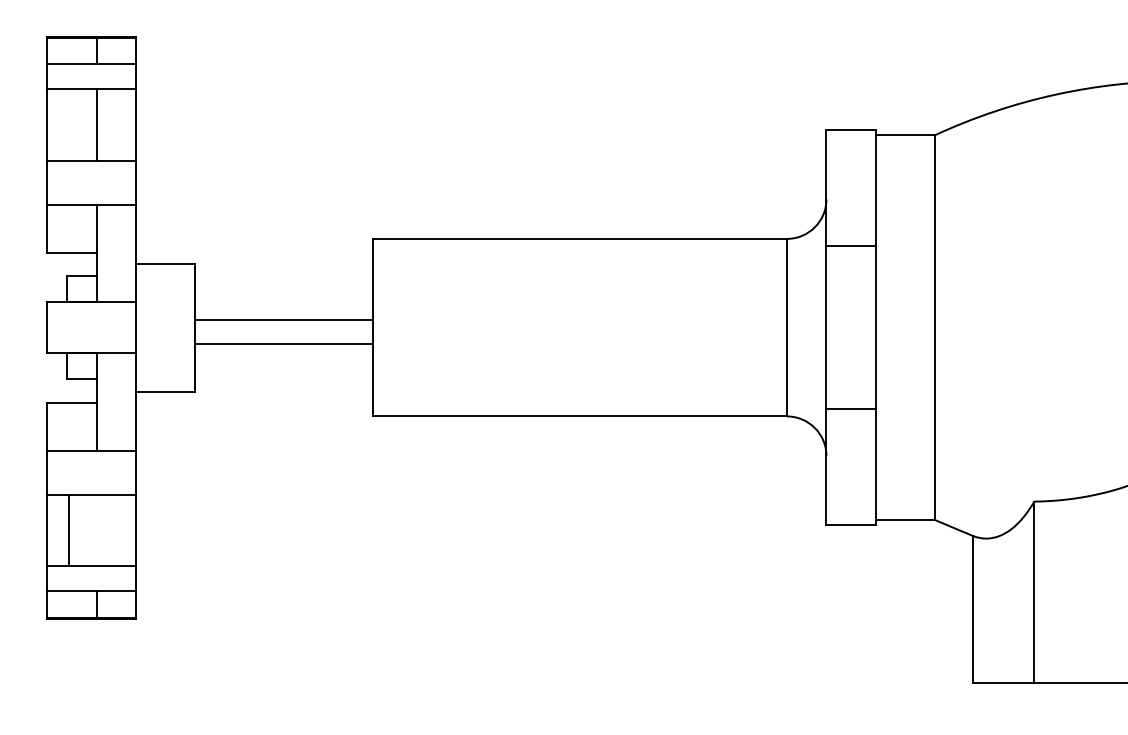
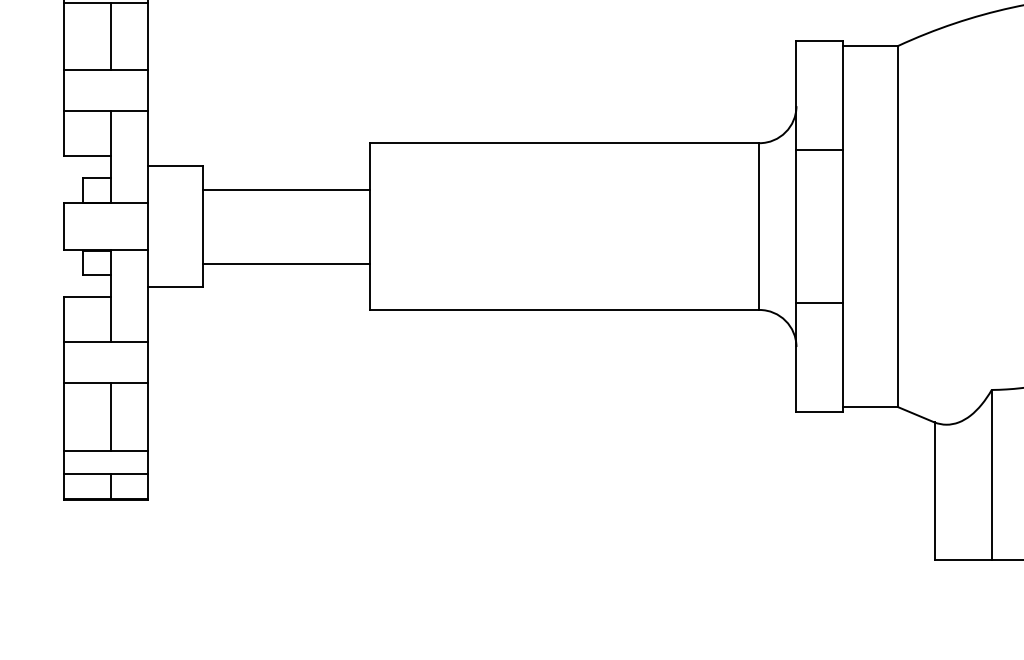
line: (283, 320) -> (286, 189), moved
line: (283, 344) -> (286, 263), moved
line: (68, 530) -> (110, 417), moved

